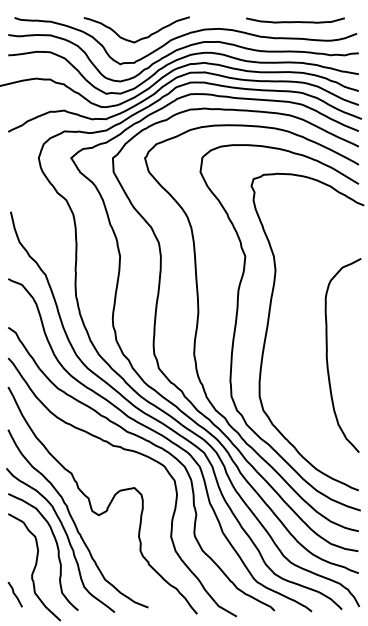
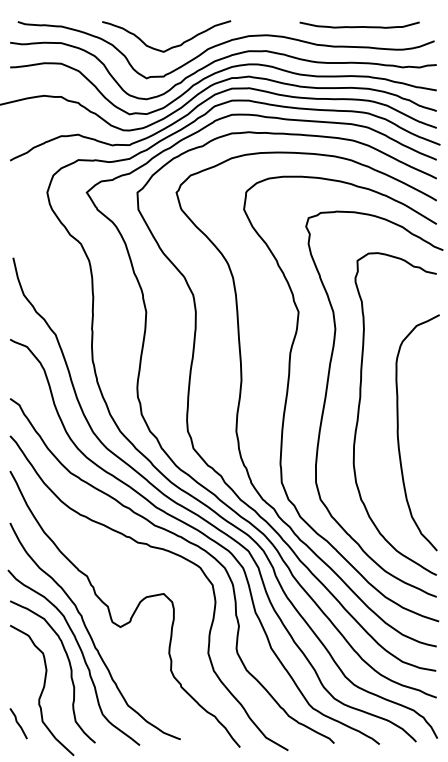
curve: (295, 340) -> (359, 414), added

